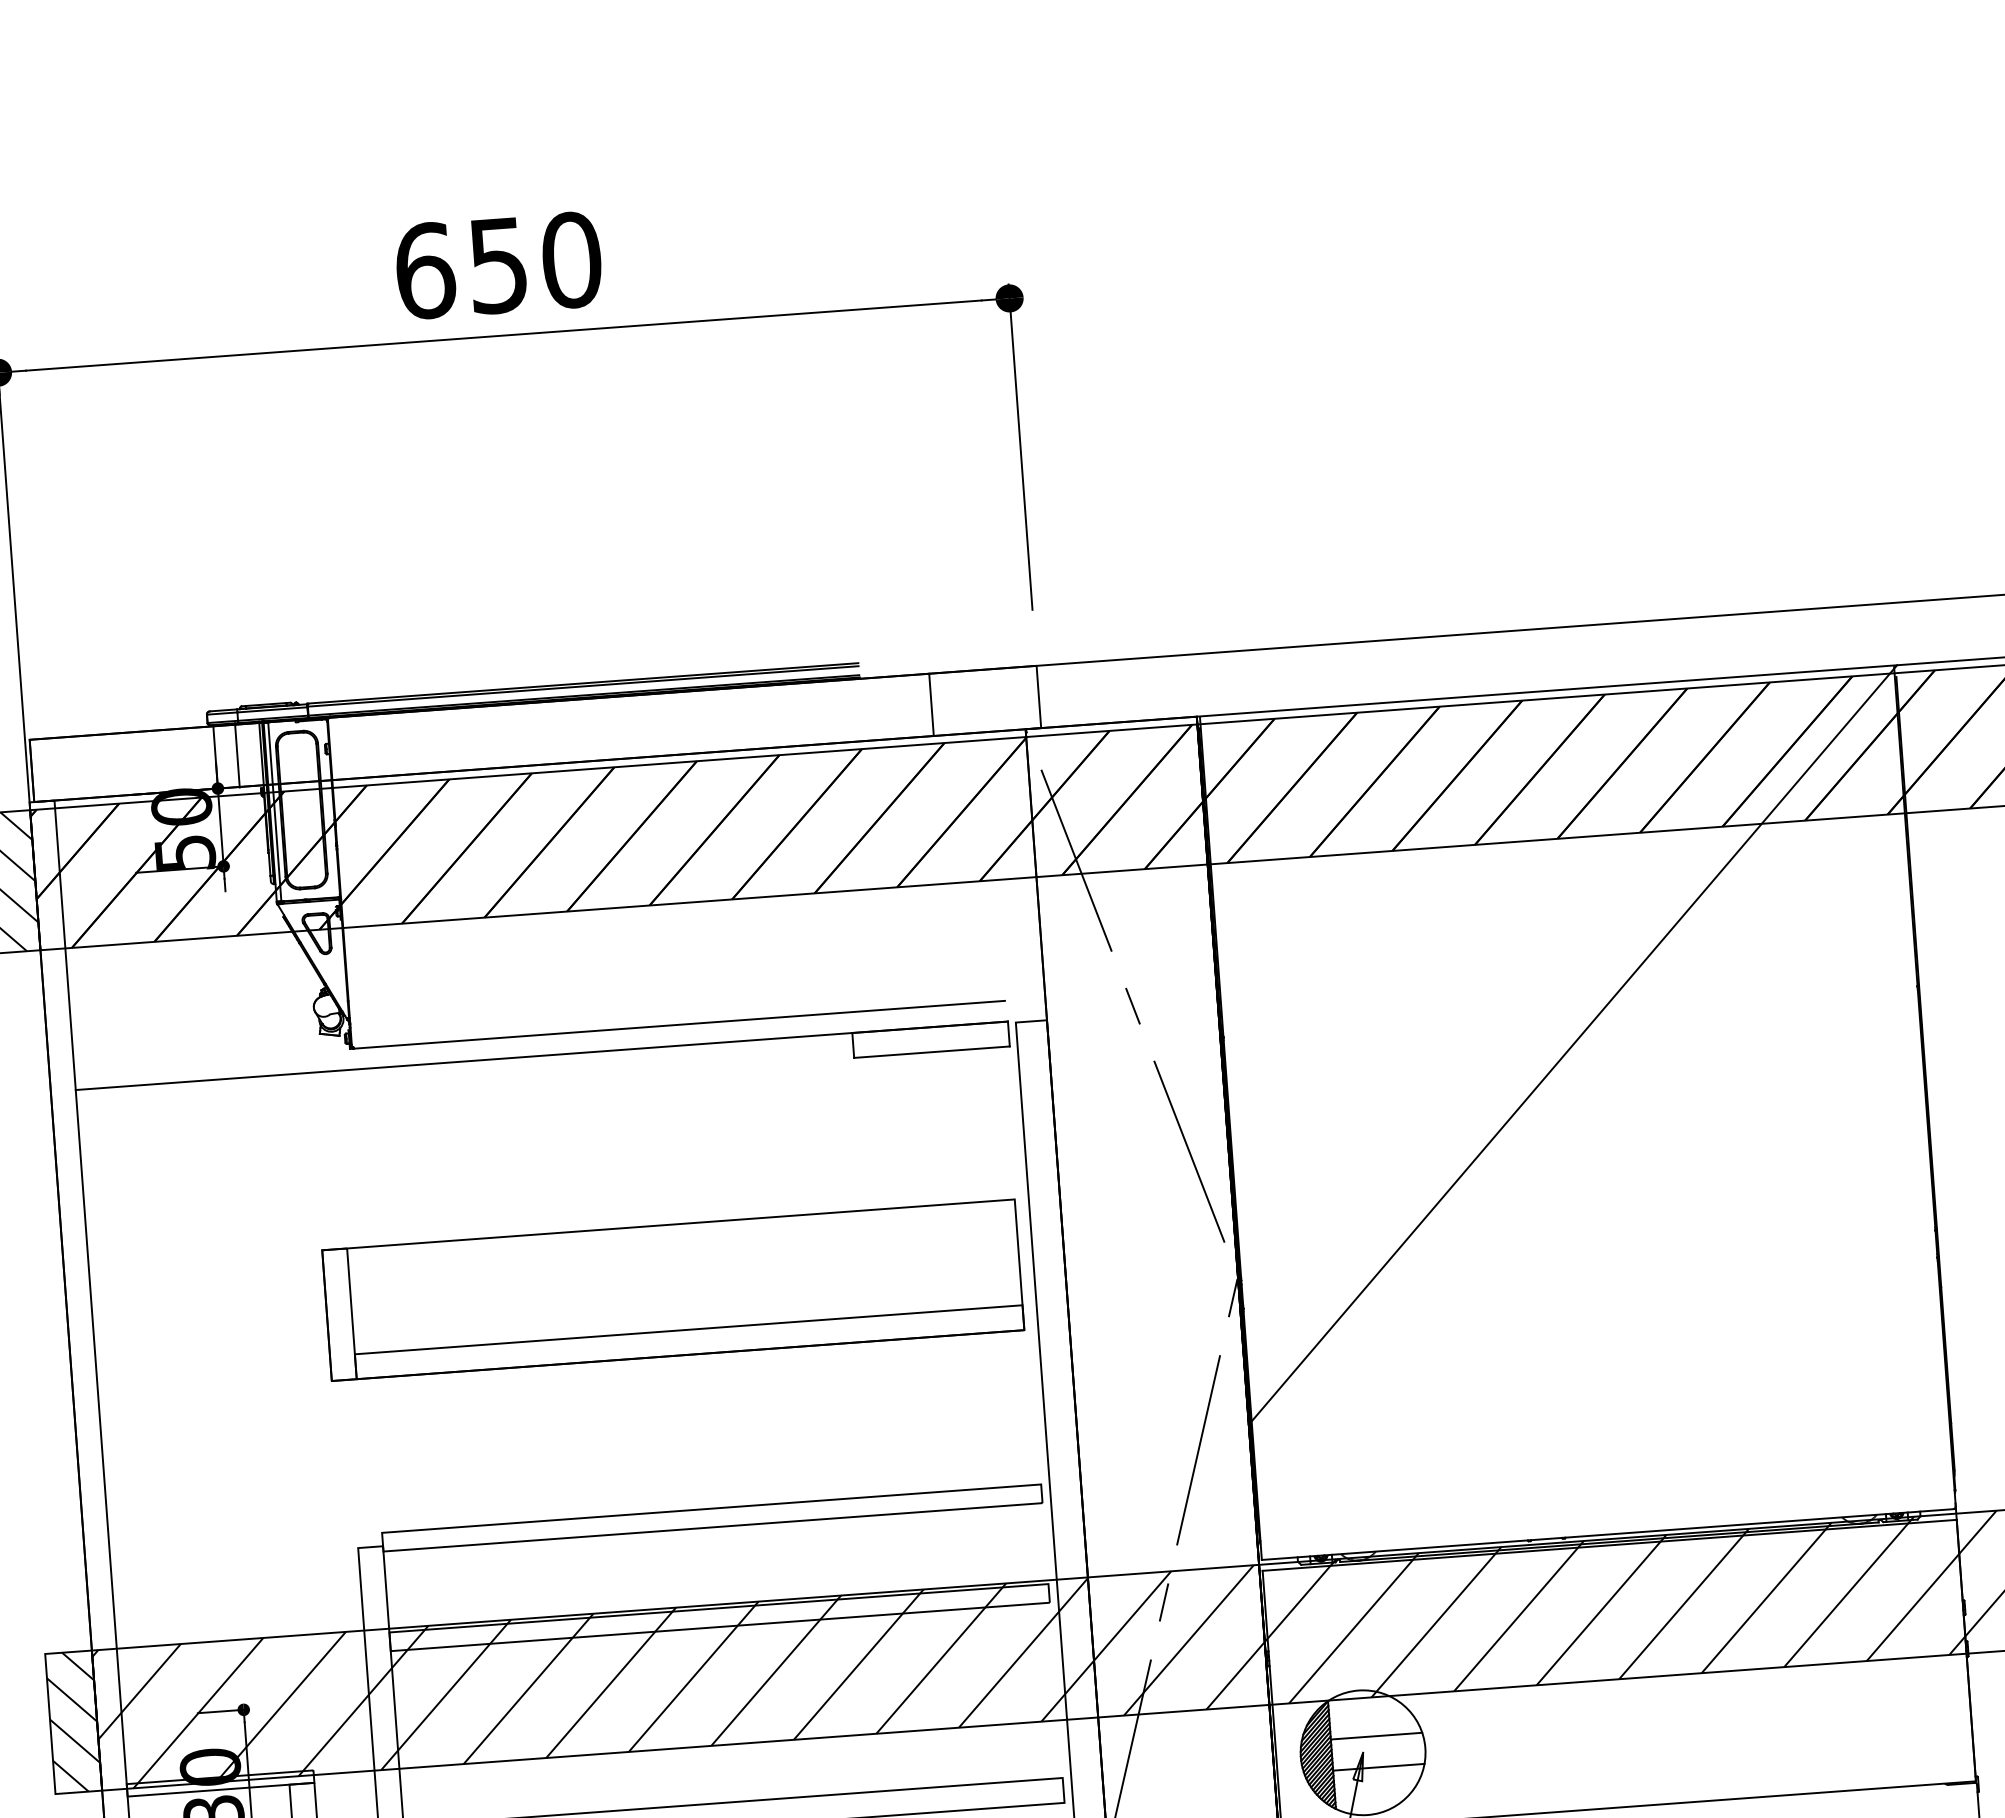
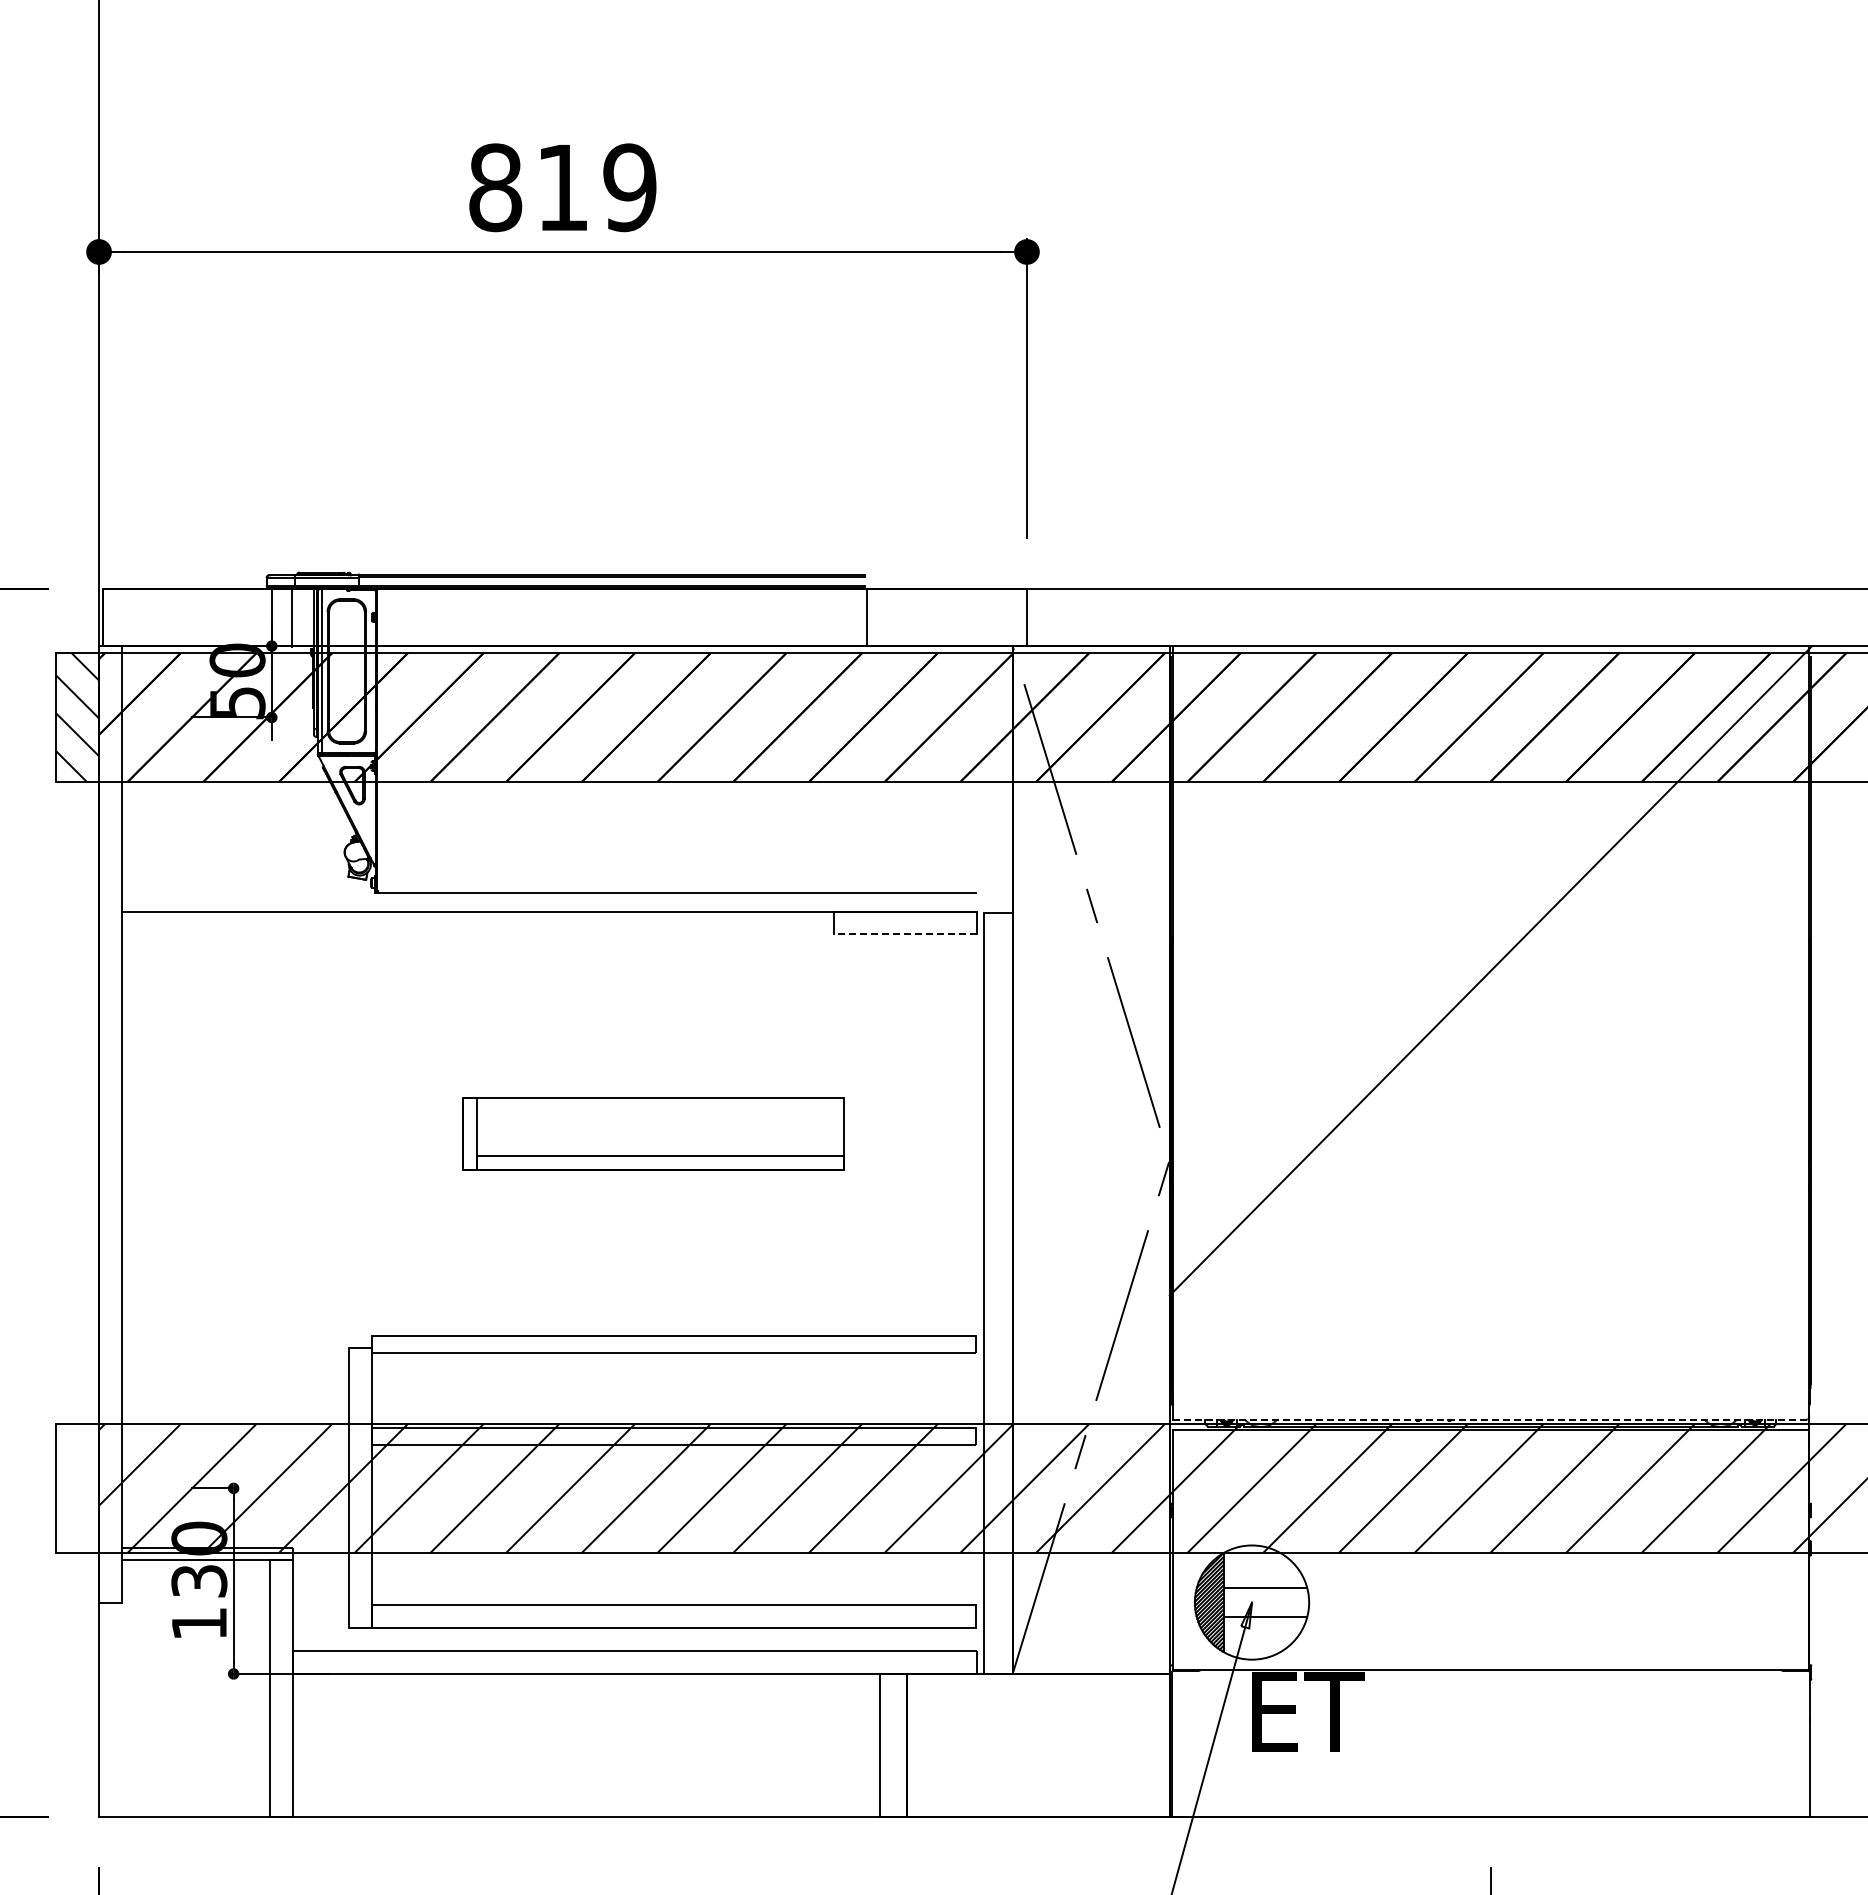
text: (498, 265) -> (562, 187), 650 -> 819
line: (931, 704) -> (867, 617), moved
line: (931, 1052) -> (905, 934), solid -> dashed
part: (673, 1289) -> (653, 1133), size x0.6
line: (1609, 1534) -> (1491, 1419), solid -> dashed
hatch: (73, 1722) -> (77, 1488), removed

